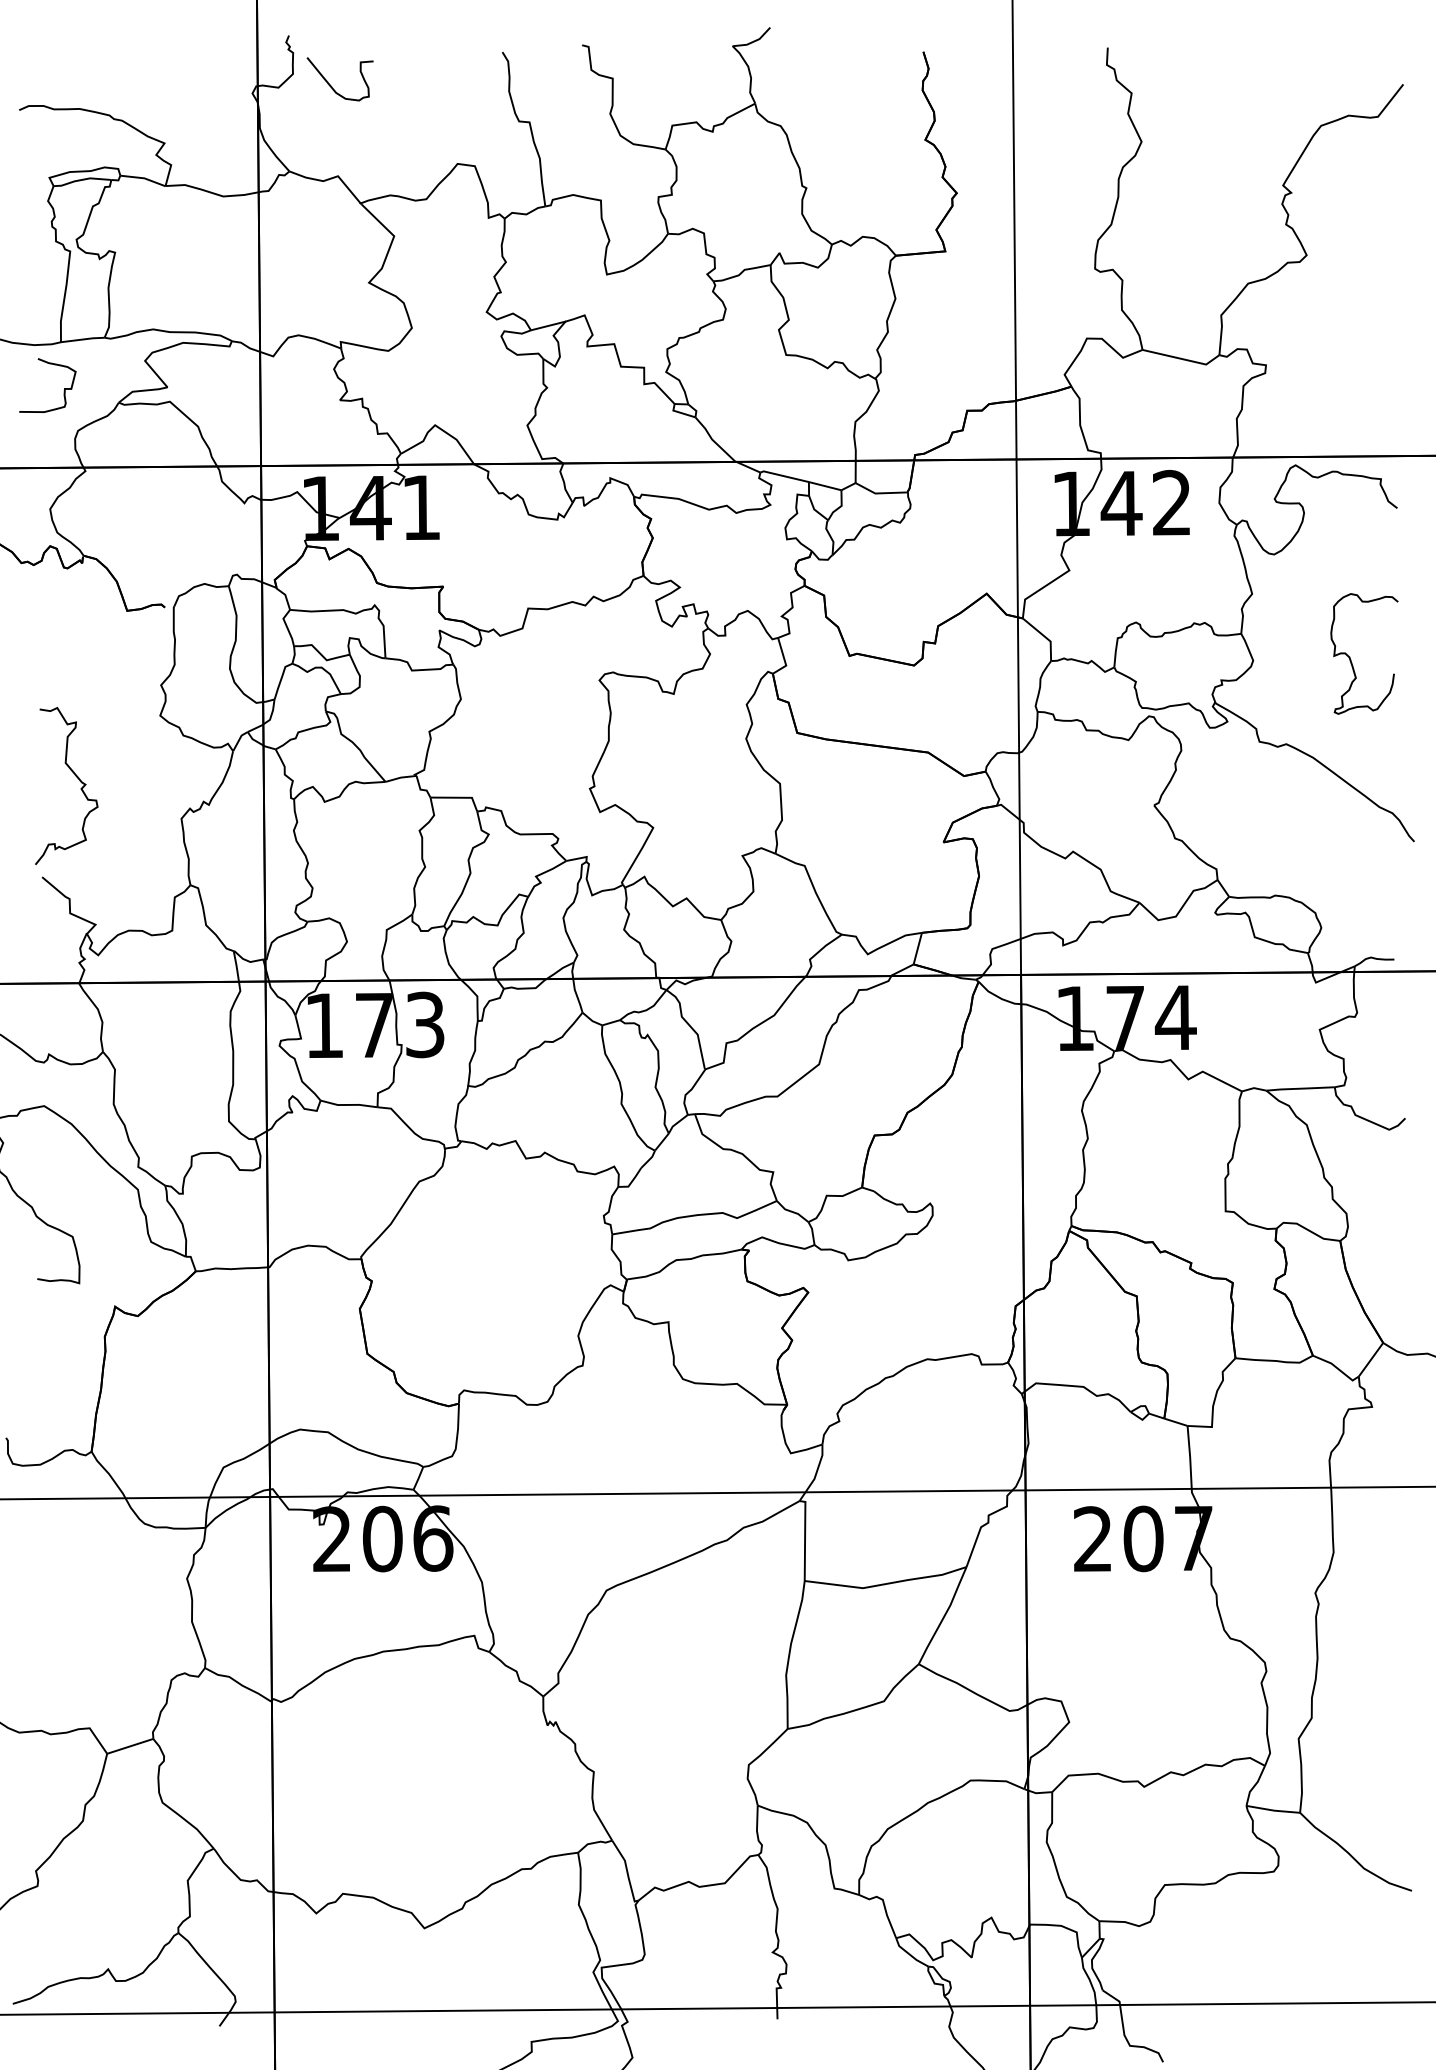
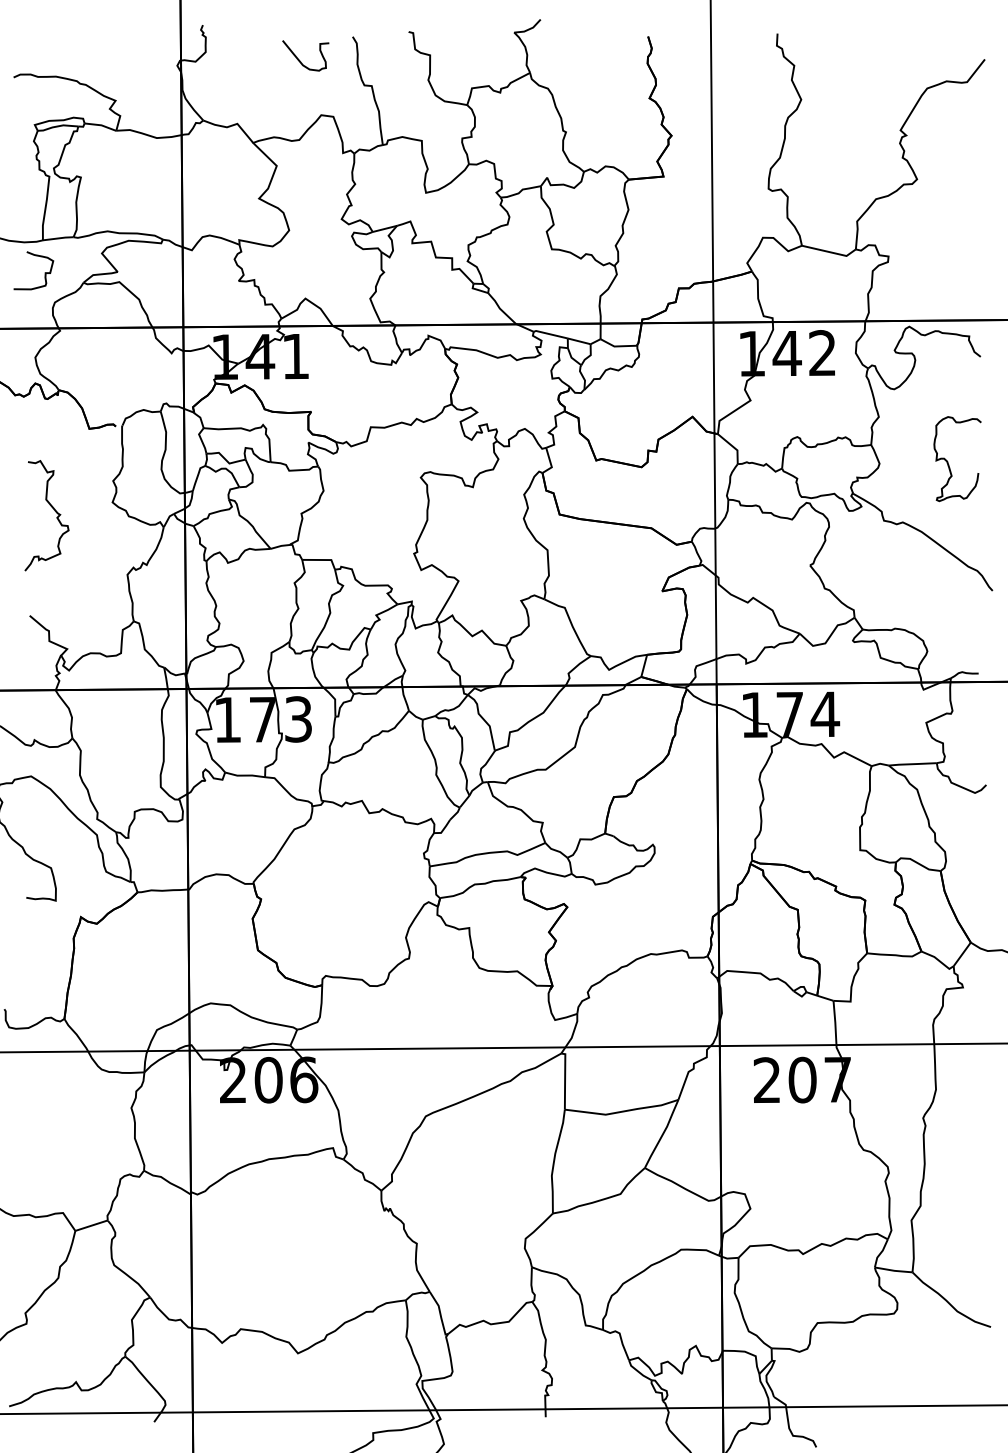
curve: (332, 85) -> (300, 60), moved
curve: (77, 779) -> (54, 511), moved

